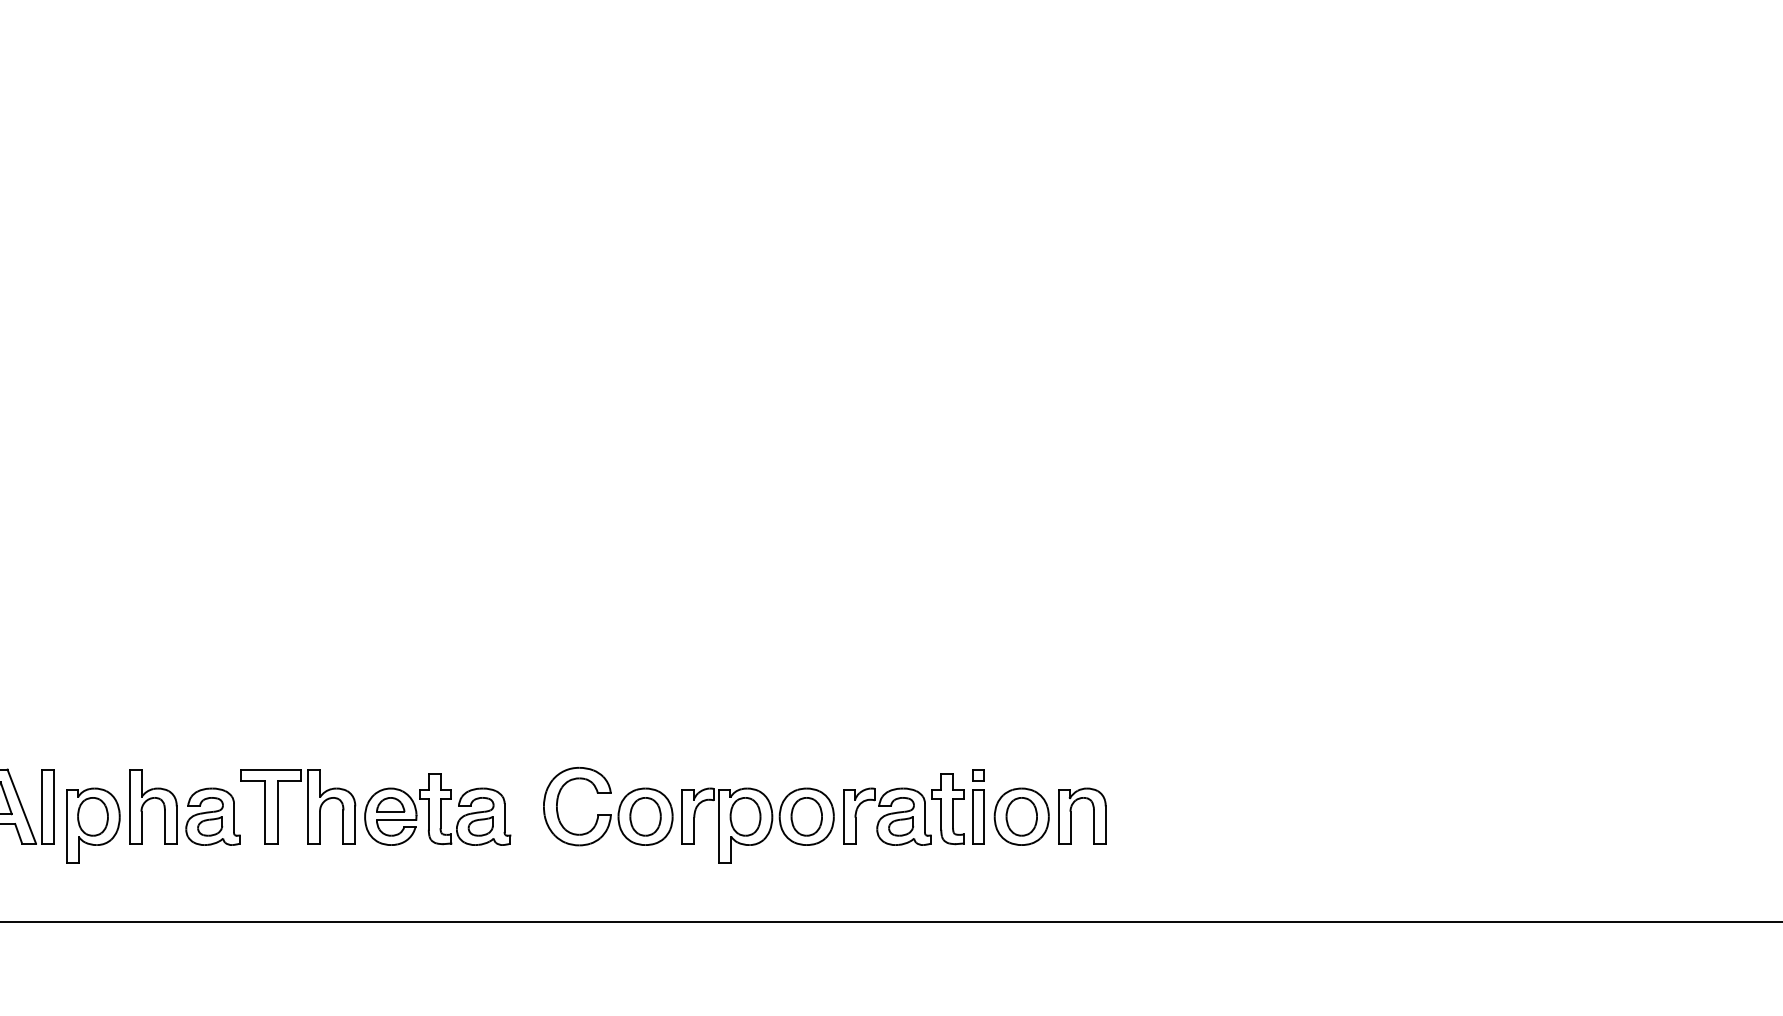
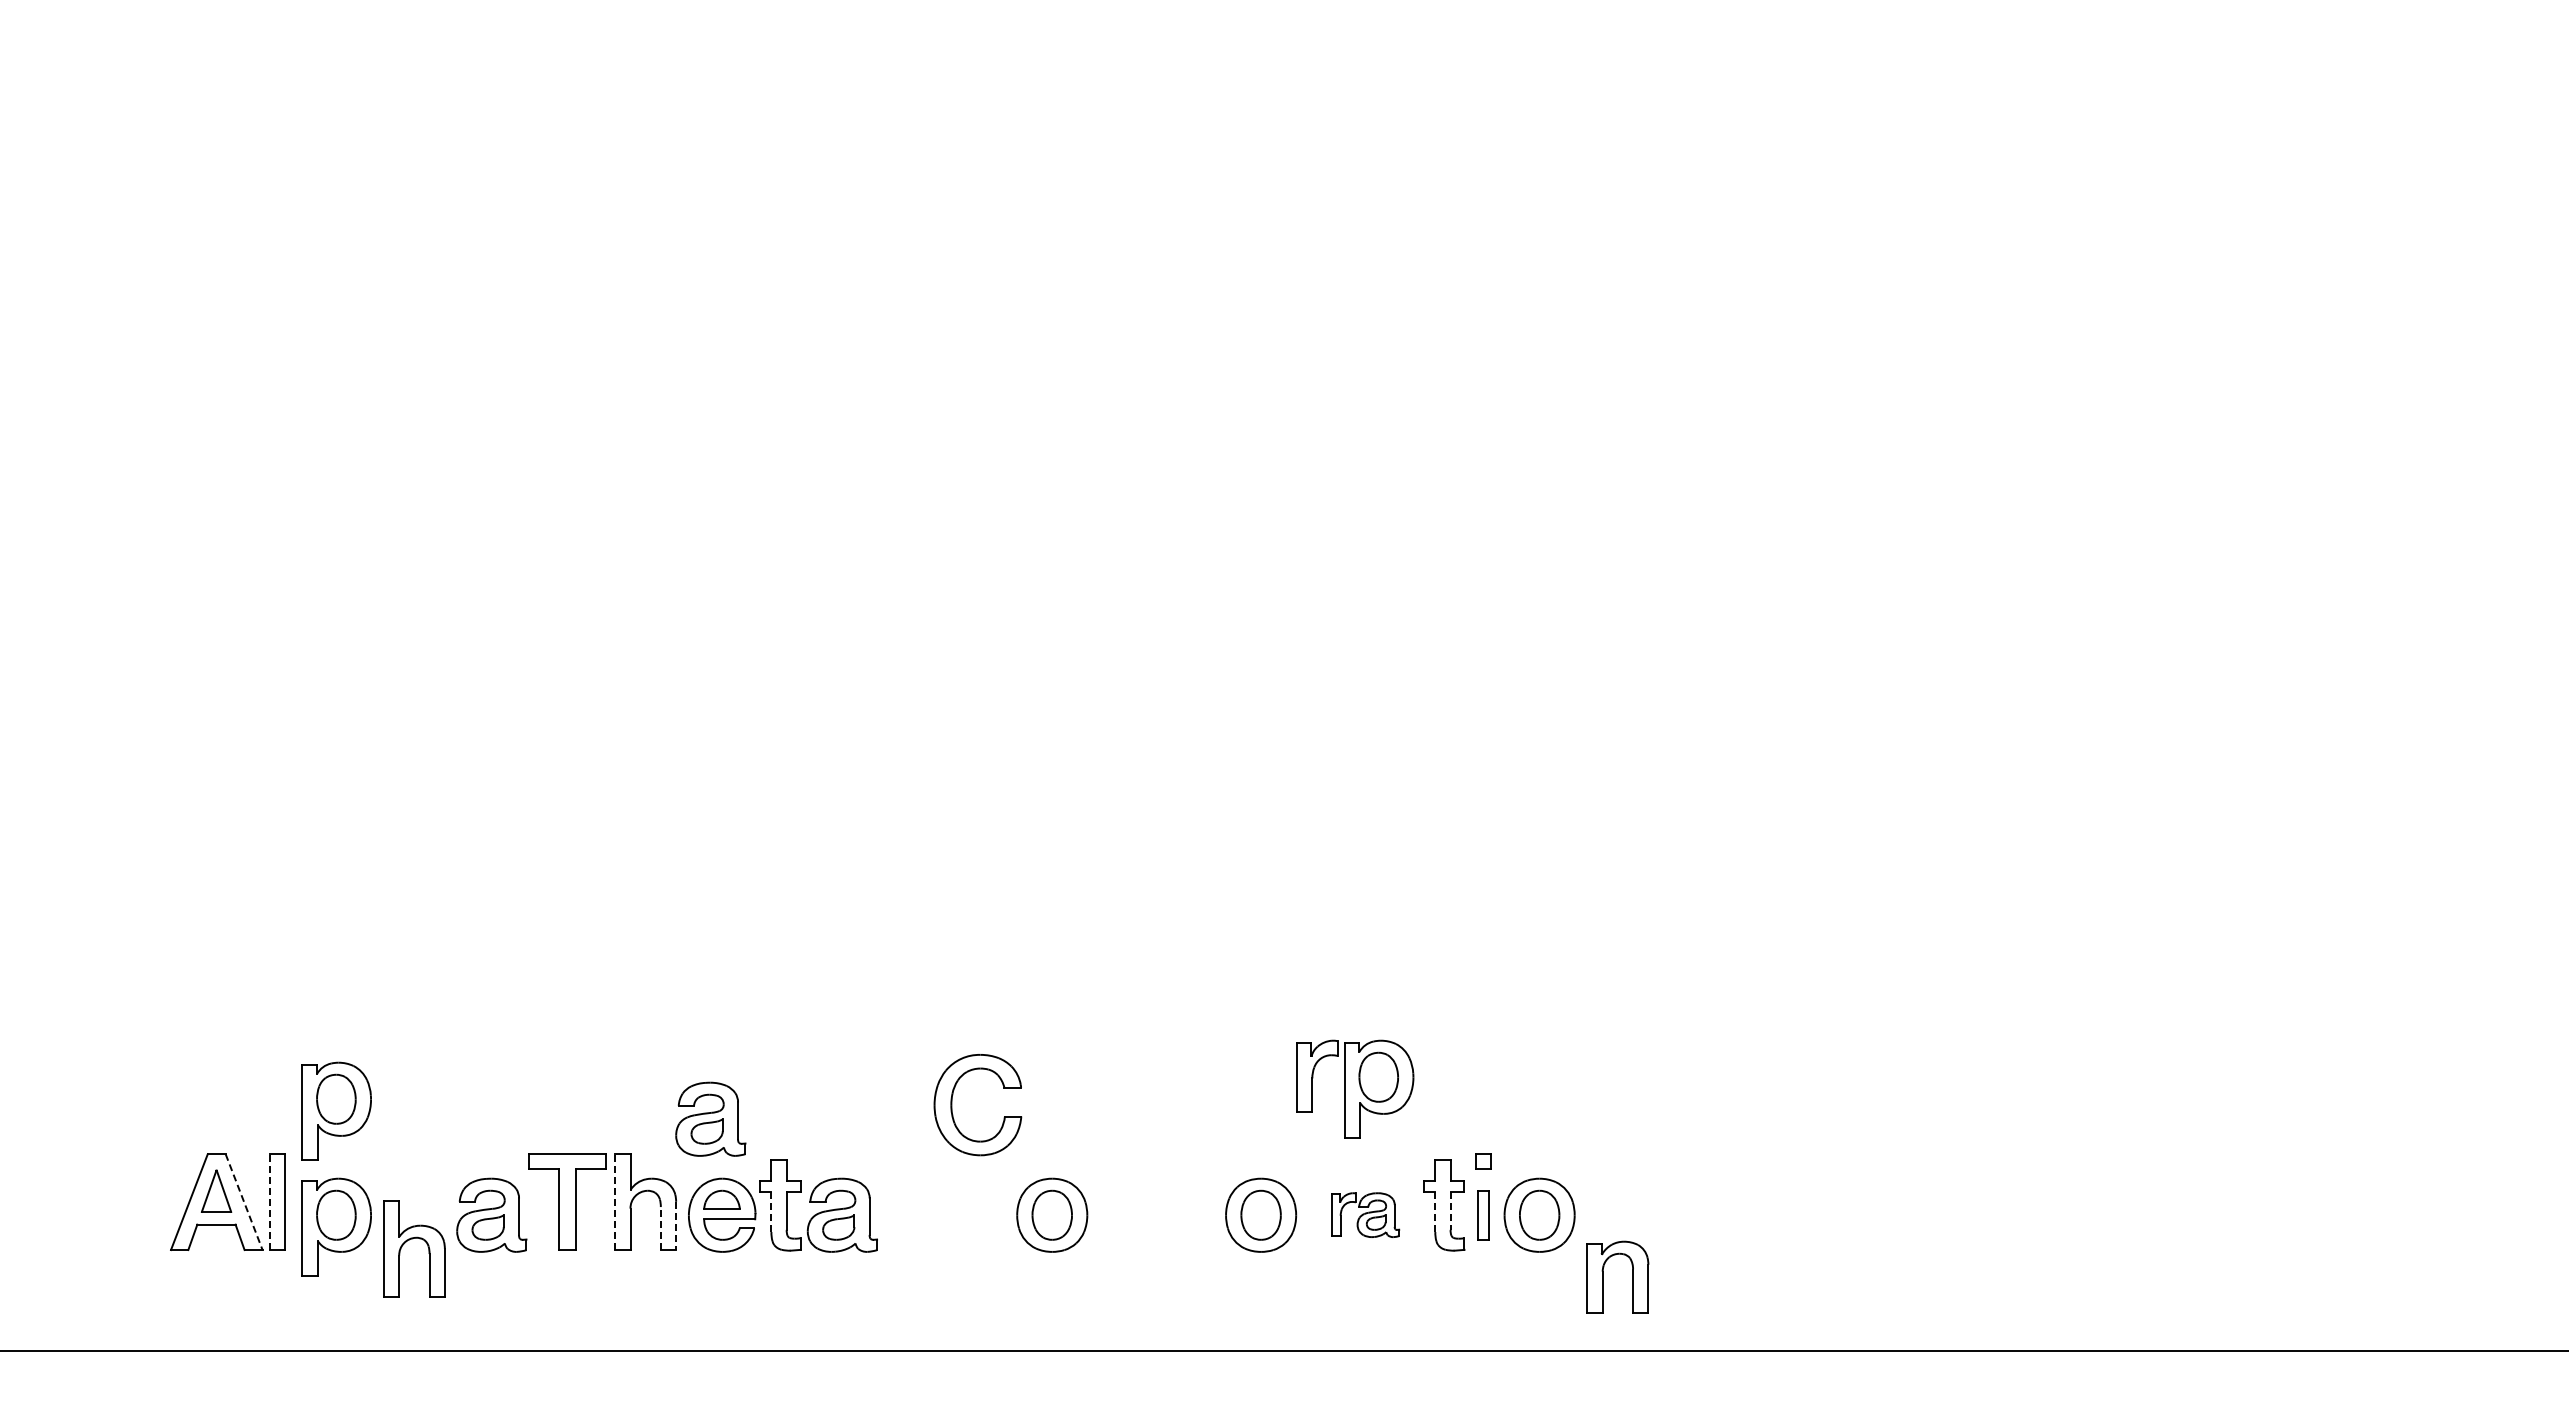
part: (93, 735) -> (336, 1110), added
part: (381, 742) -> (710, 1118), added
part: (151, 799) -> (412, 1239), moved
line: (22, 806) -> (244, 1202), solid -> dashed
line: (41, 806) -> (269, 1202), solid -> dashed
line: (308, 806) -> (615, 1202), solid -> dashed
part: (557, 806) -> (952, 1105), moved
line: (428, 813) -> (771, 1211), solid -> dashed
line: (941, 813) -> (1435, 1211), solid -> dashed
line: (952, 813) -> (1450, 1210), solid -> dashed
part: (1071, 815) -> (1603, 1276), moved
part: (887, 816) -> (1365, 1214), size x0.6
part: (978, 816) -> (1483, 1215), size x0.7
line: (355, 825) -> (676, 1226), solid -> dashed
part: (727, 825) -> (1355, 1088), moved
line: (343, 827) -> (660, 1228), solid -> dashed

